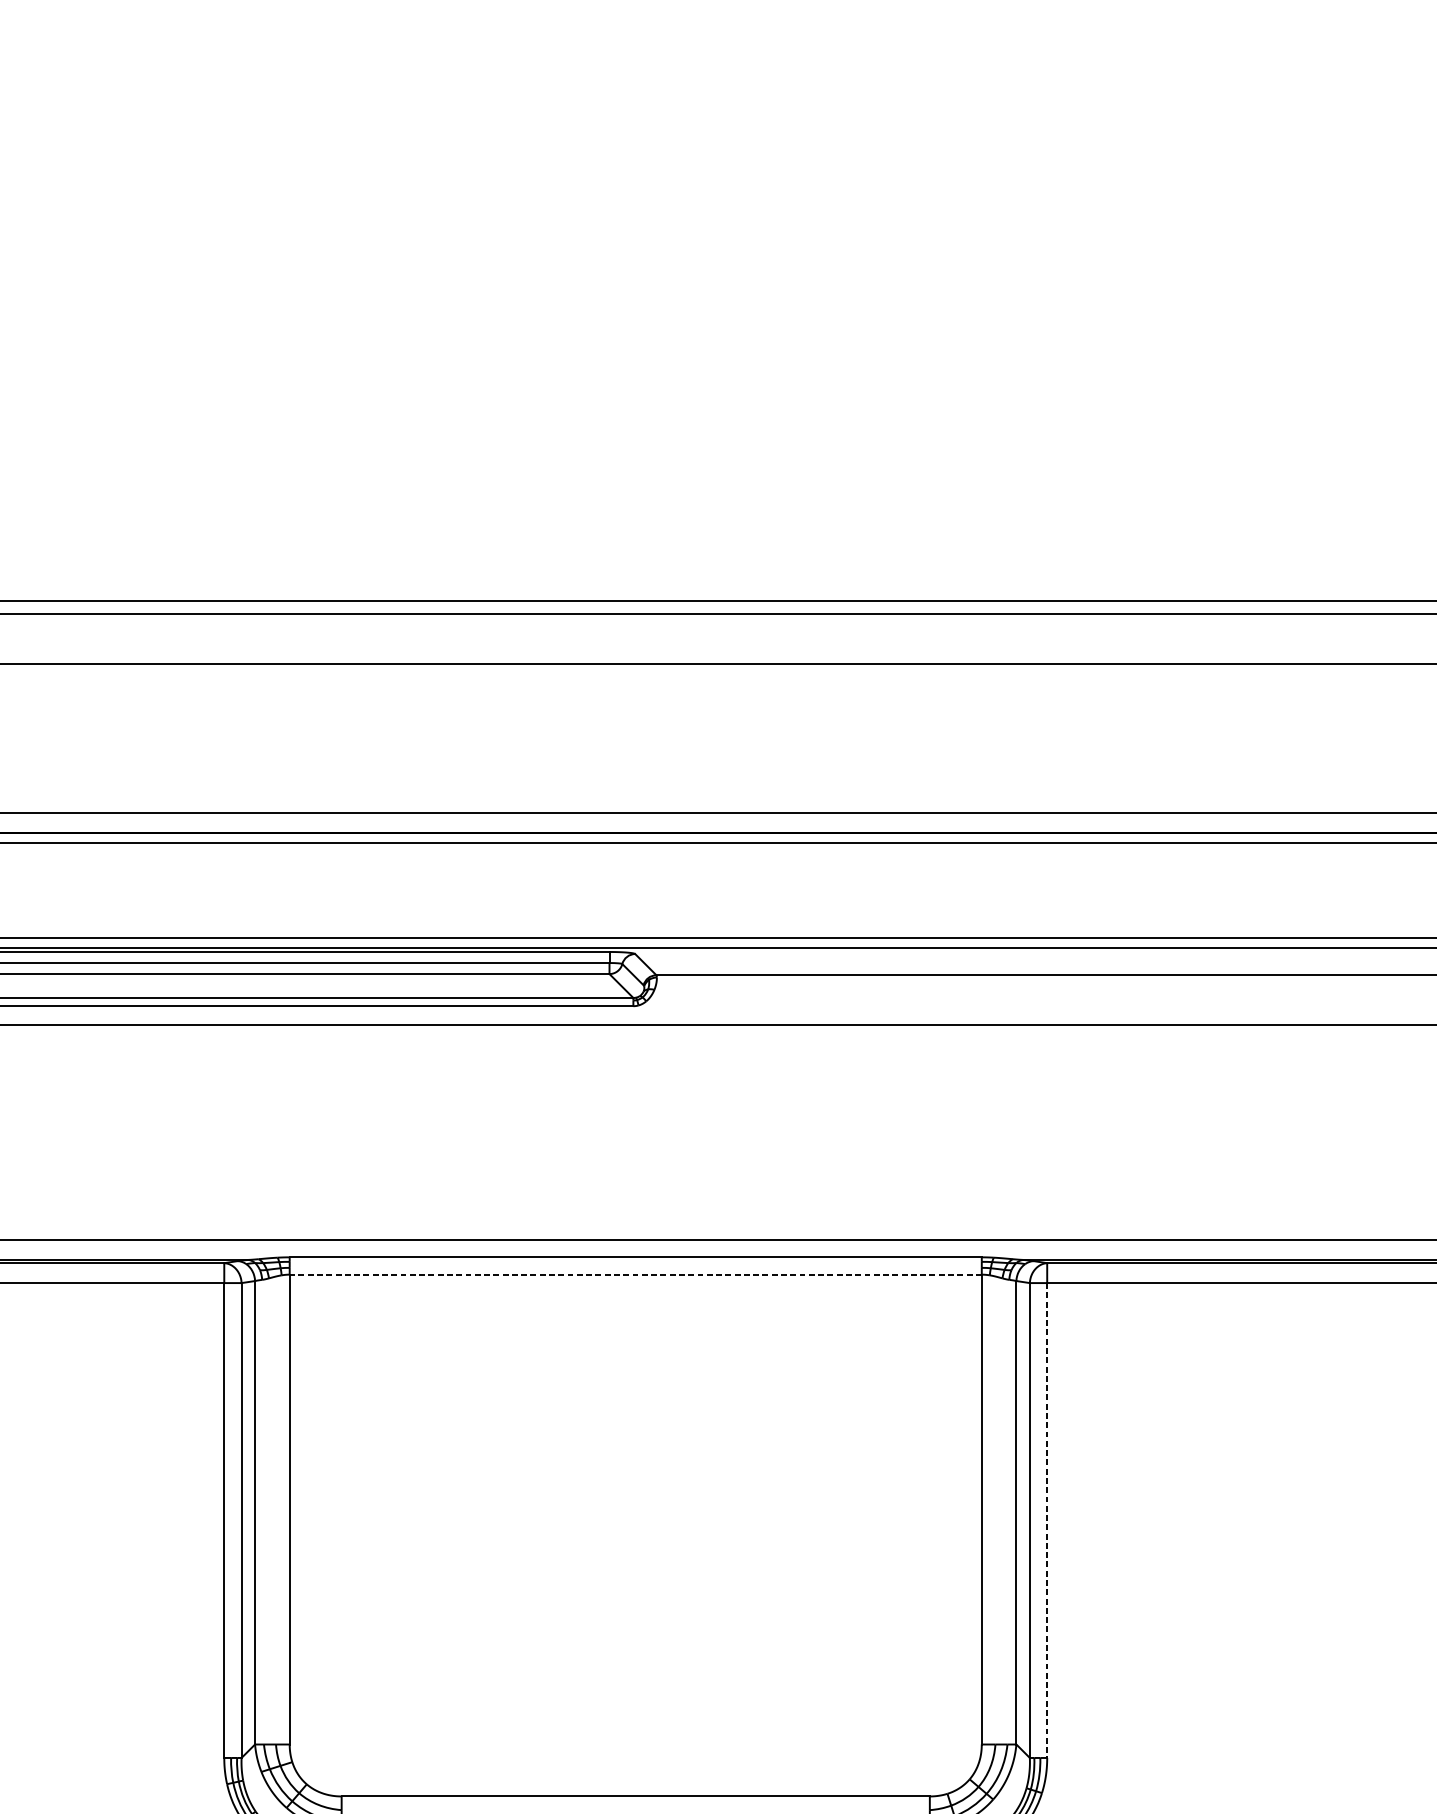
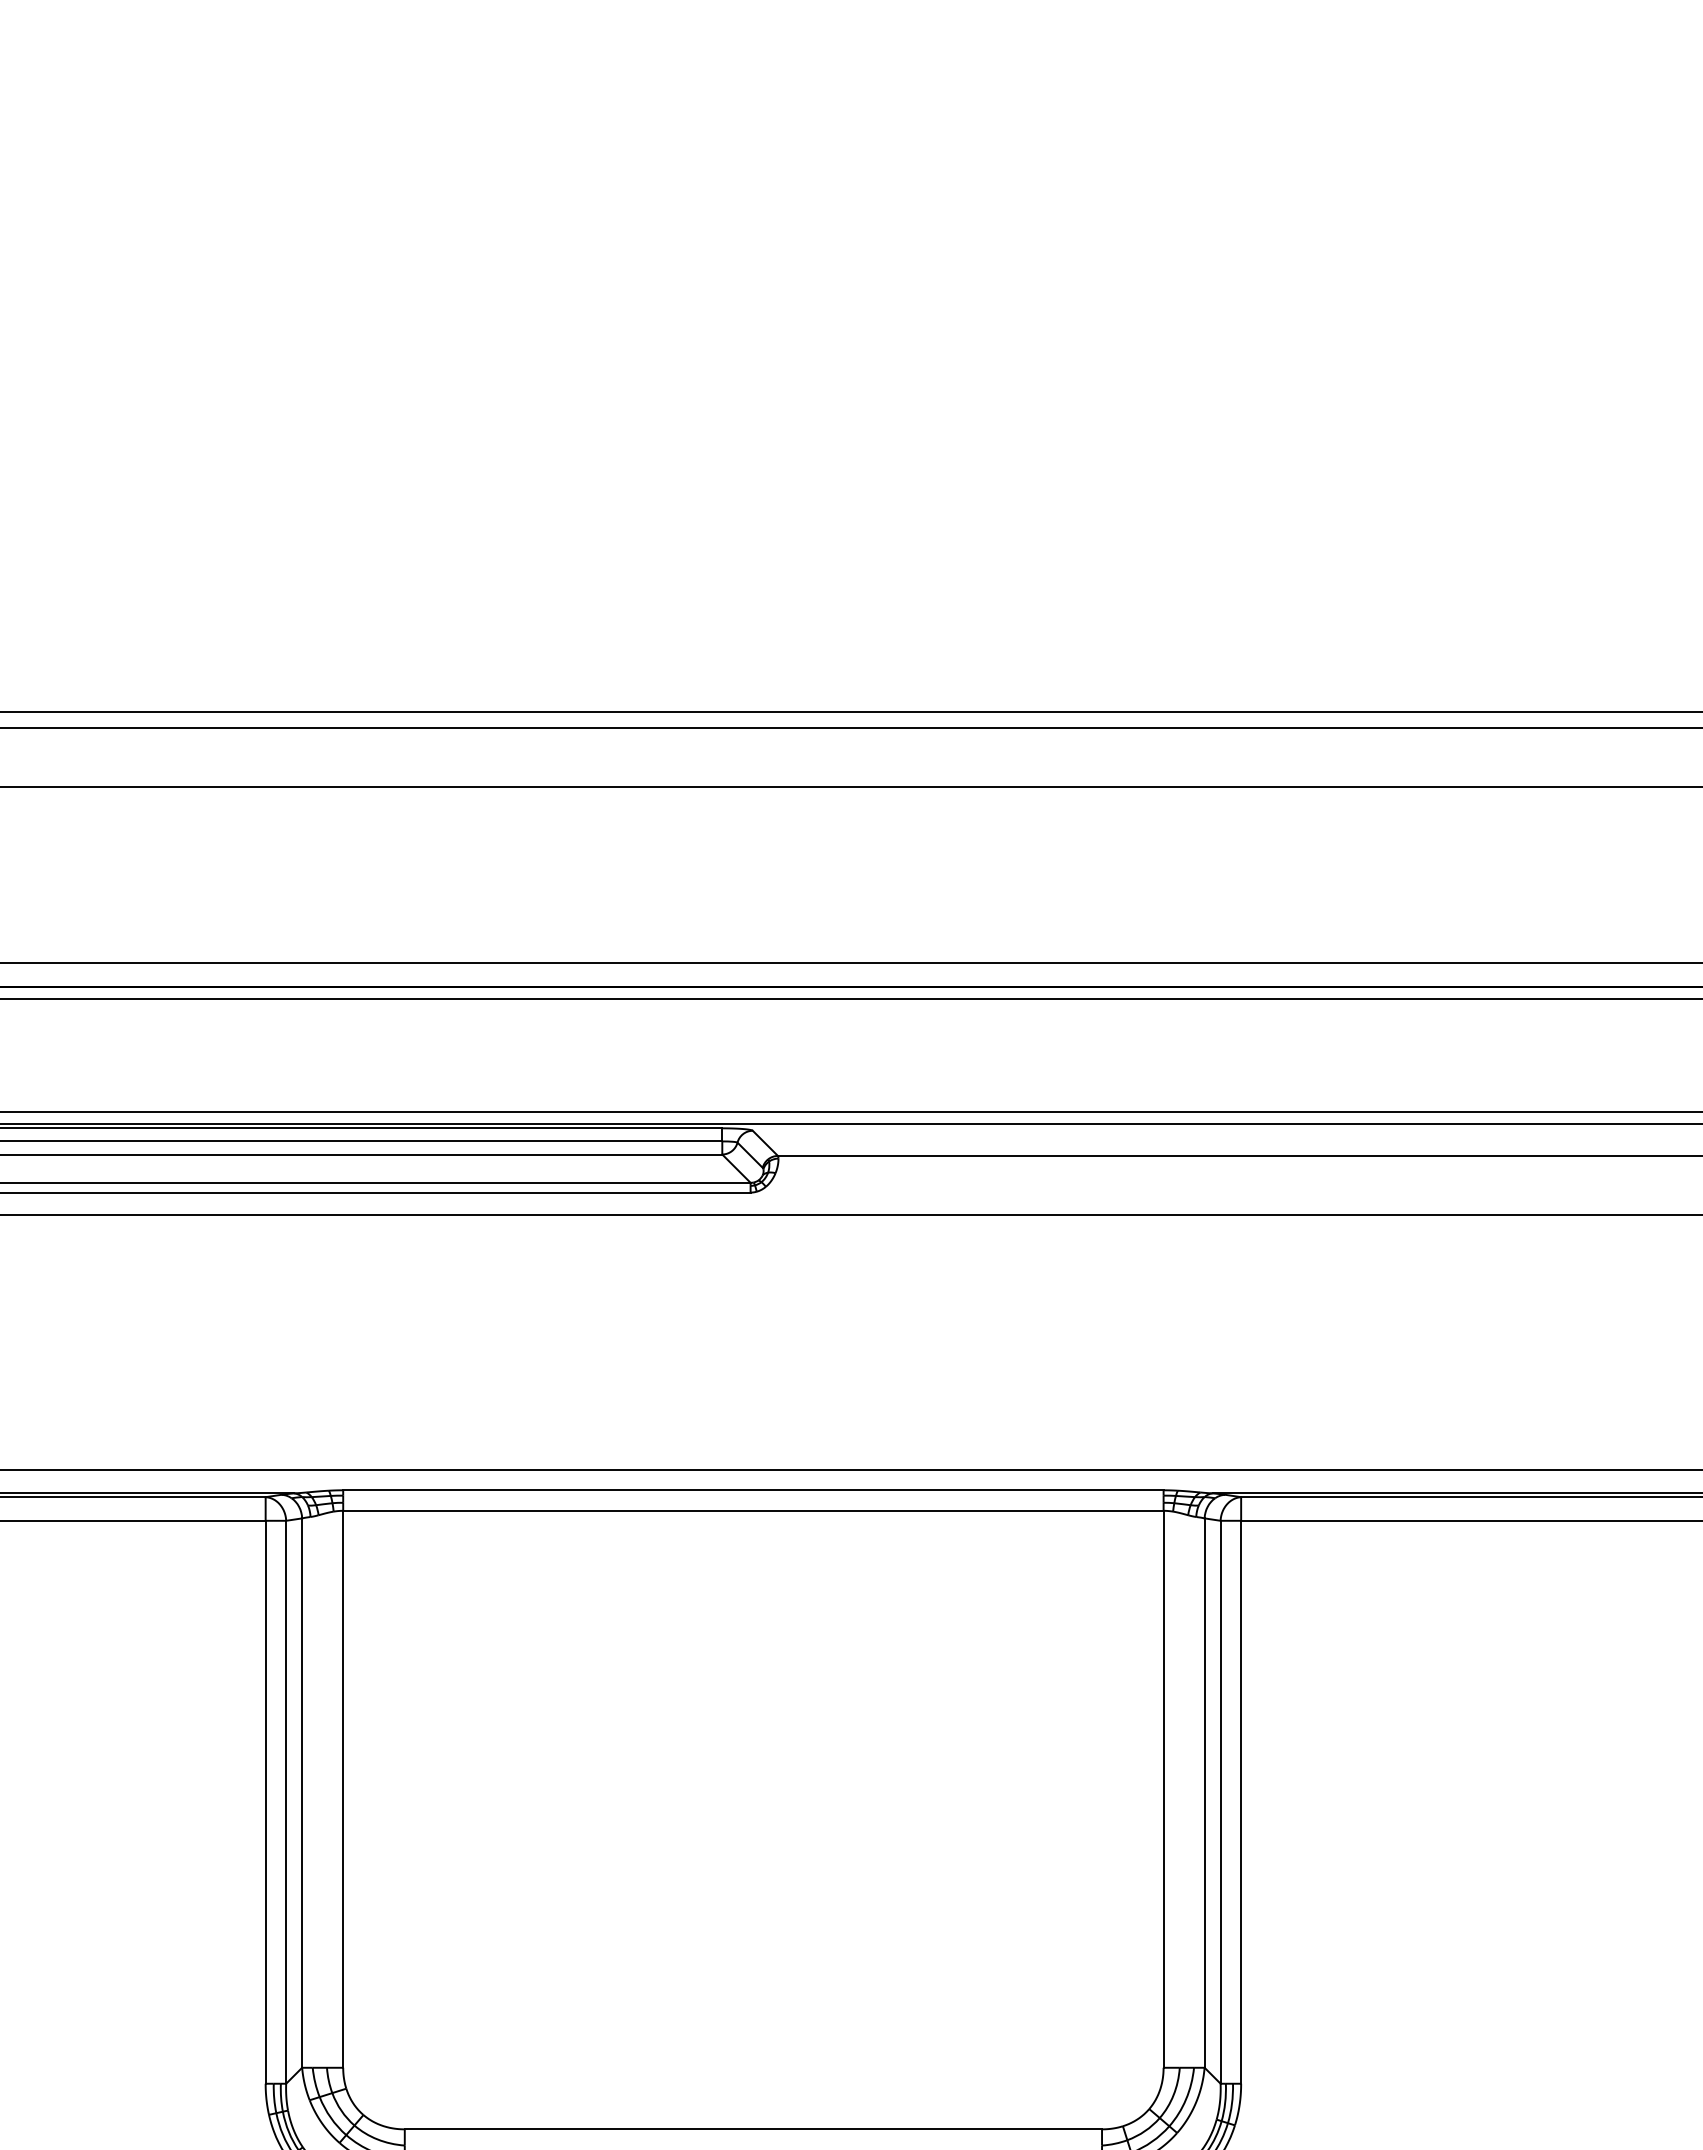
line: (634, 1274) -> (752, 1510), dashed -> solid
line: (1047, 1520) -> (1241, 1802), dashed -> solid

